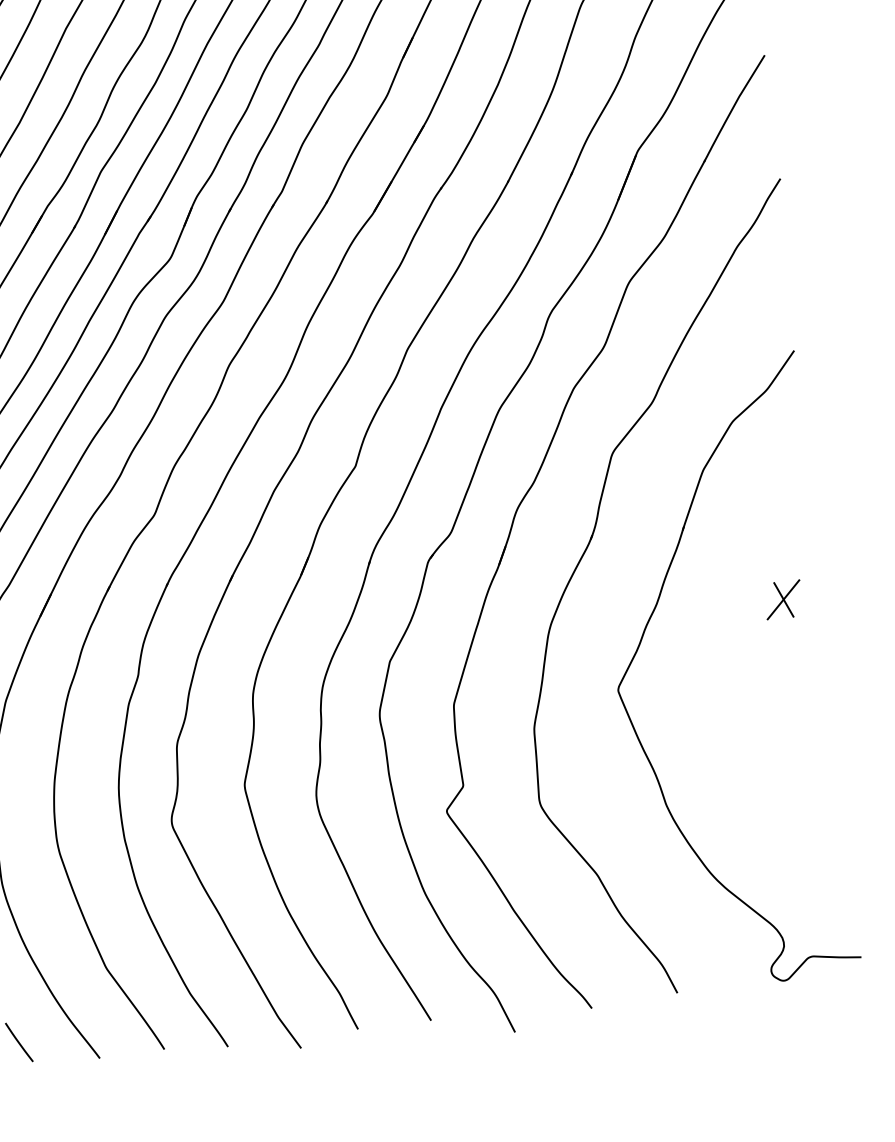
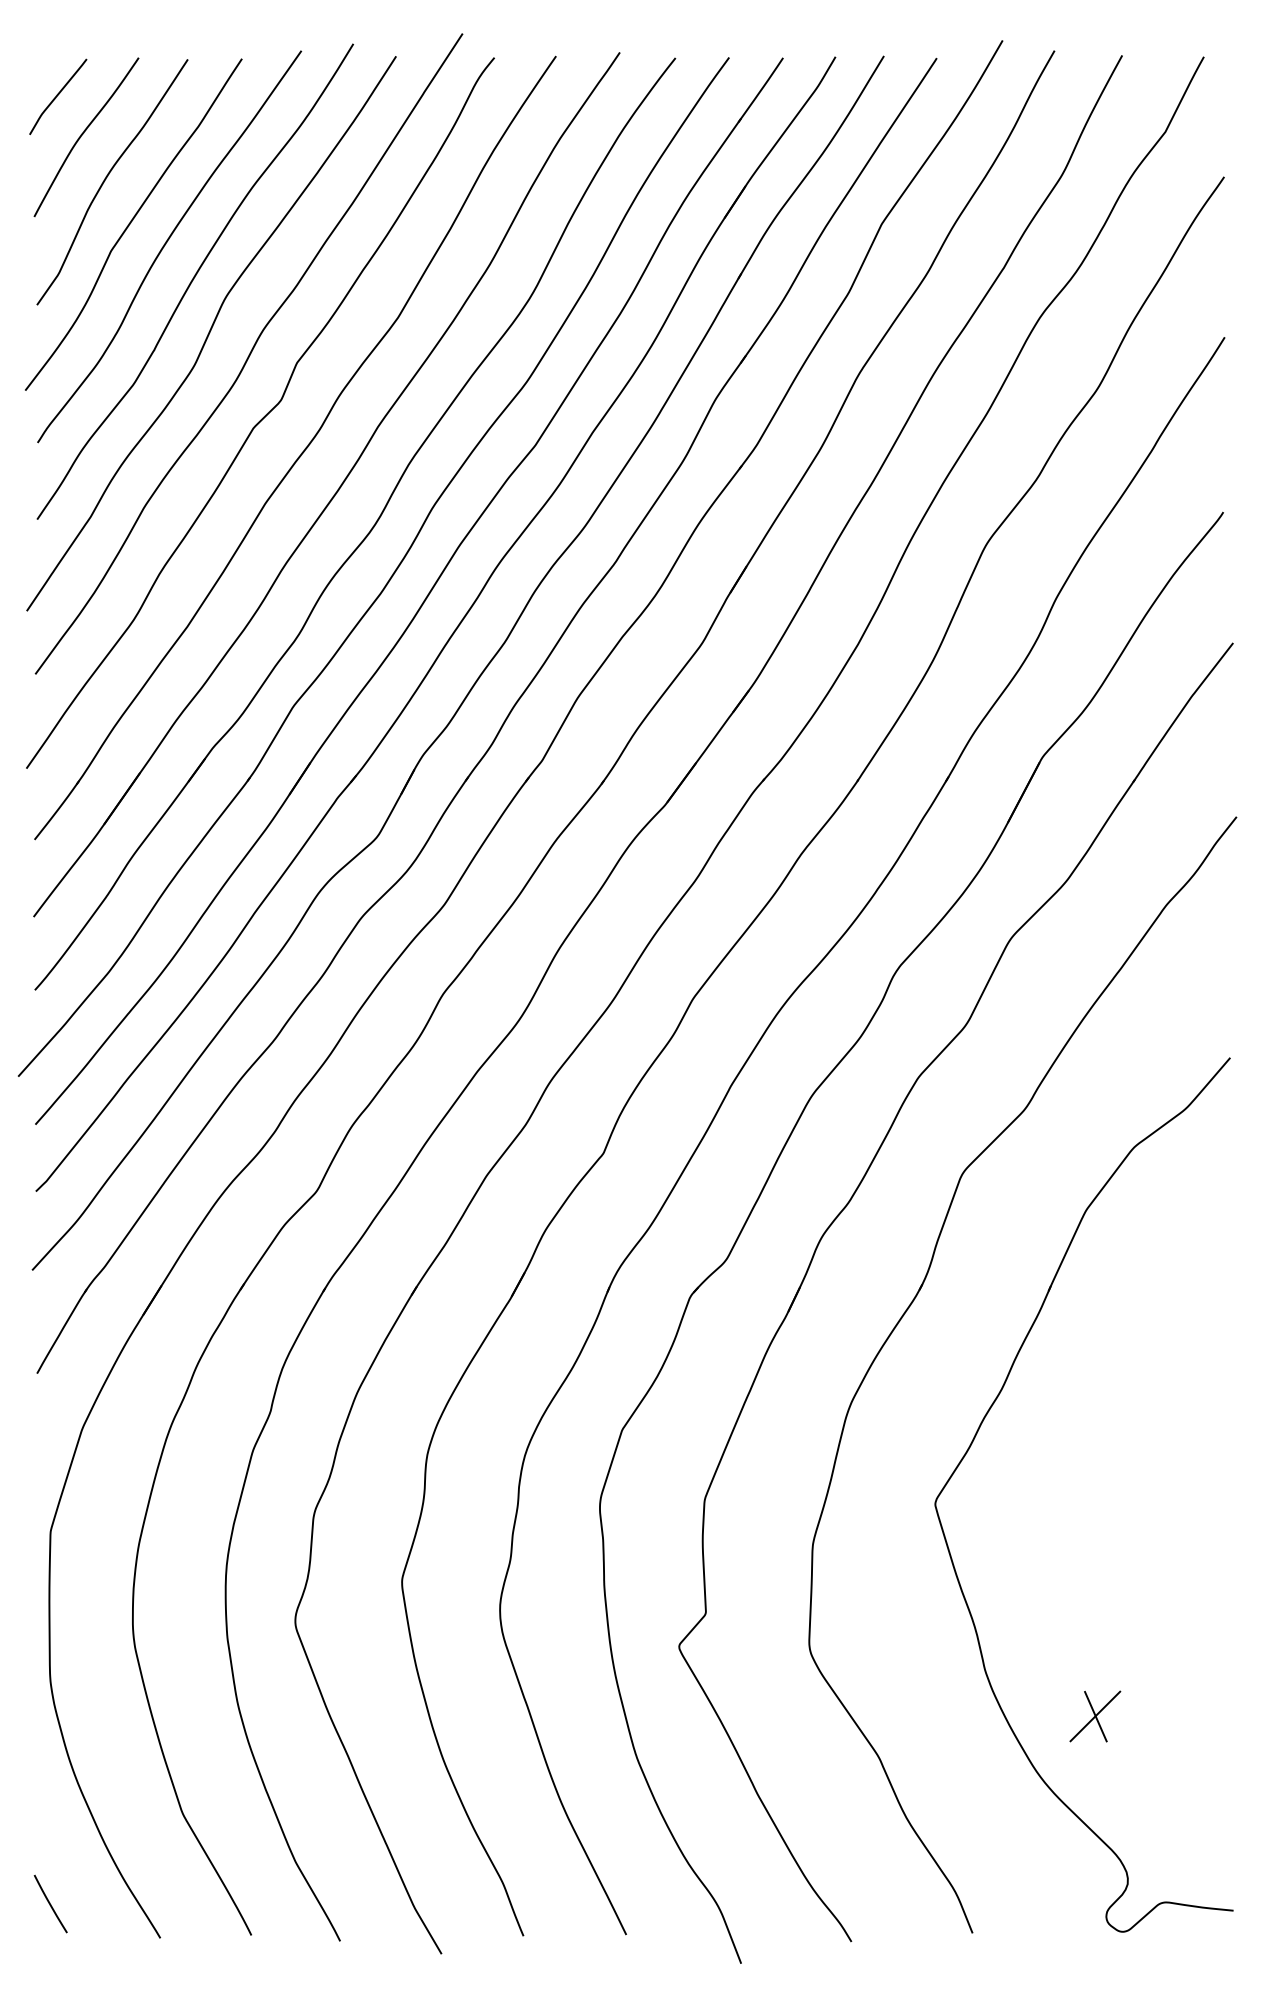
part: (783, 599) -> (1095, 1716), moved

